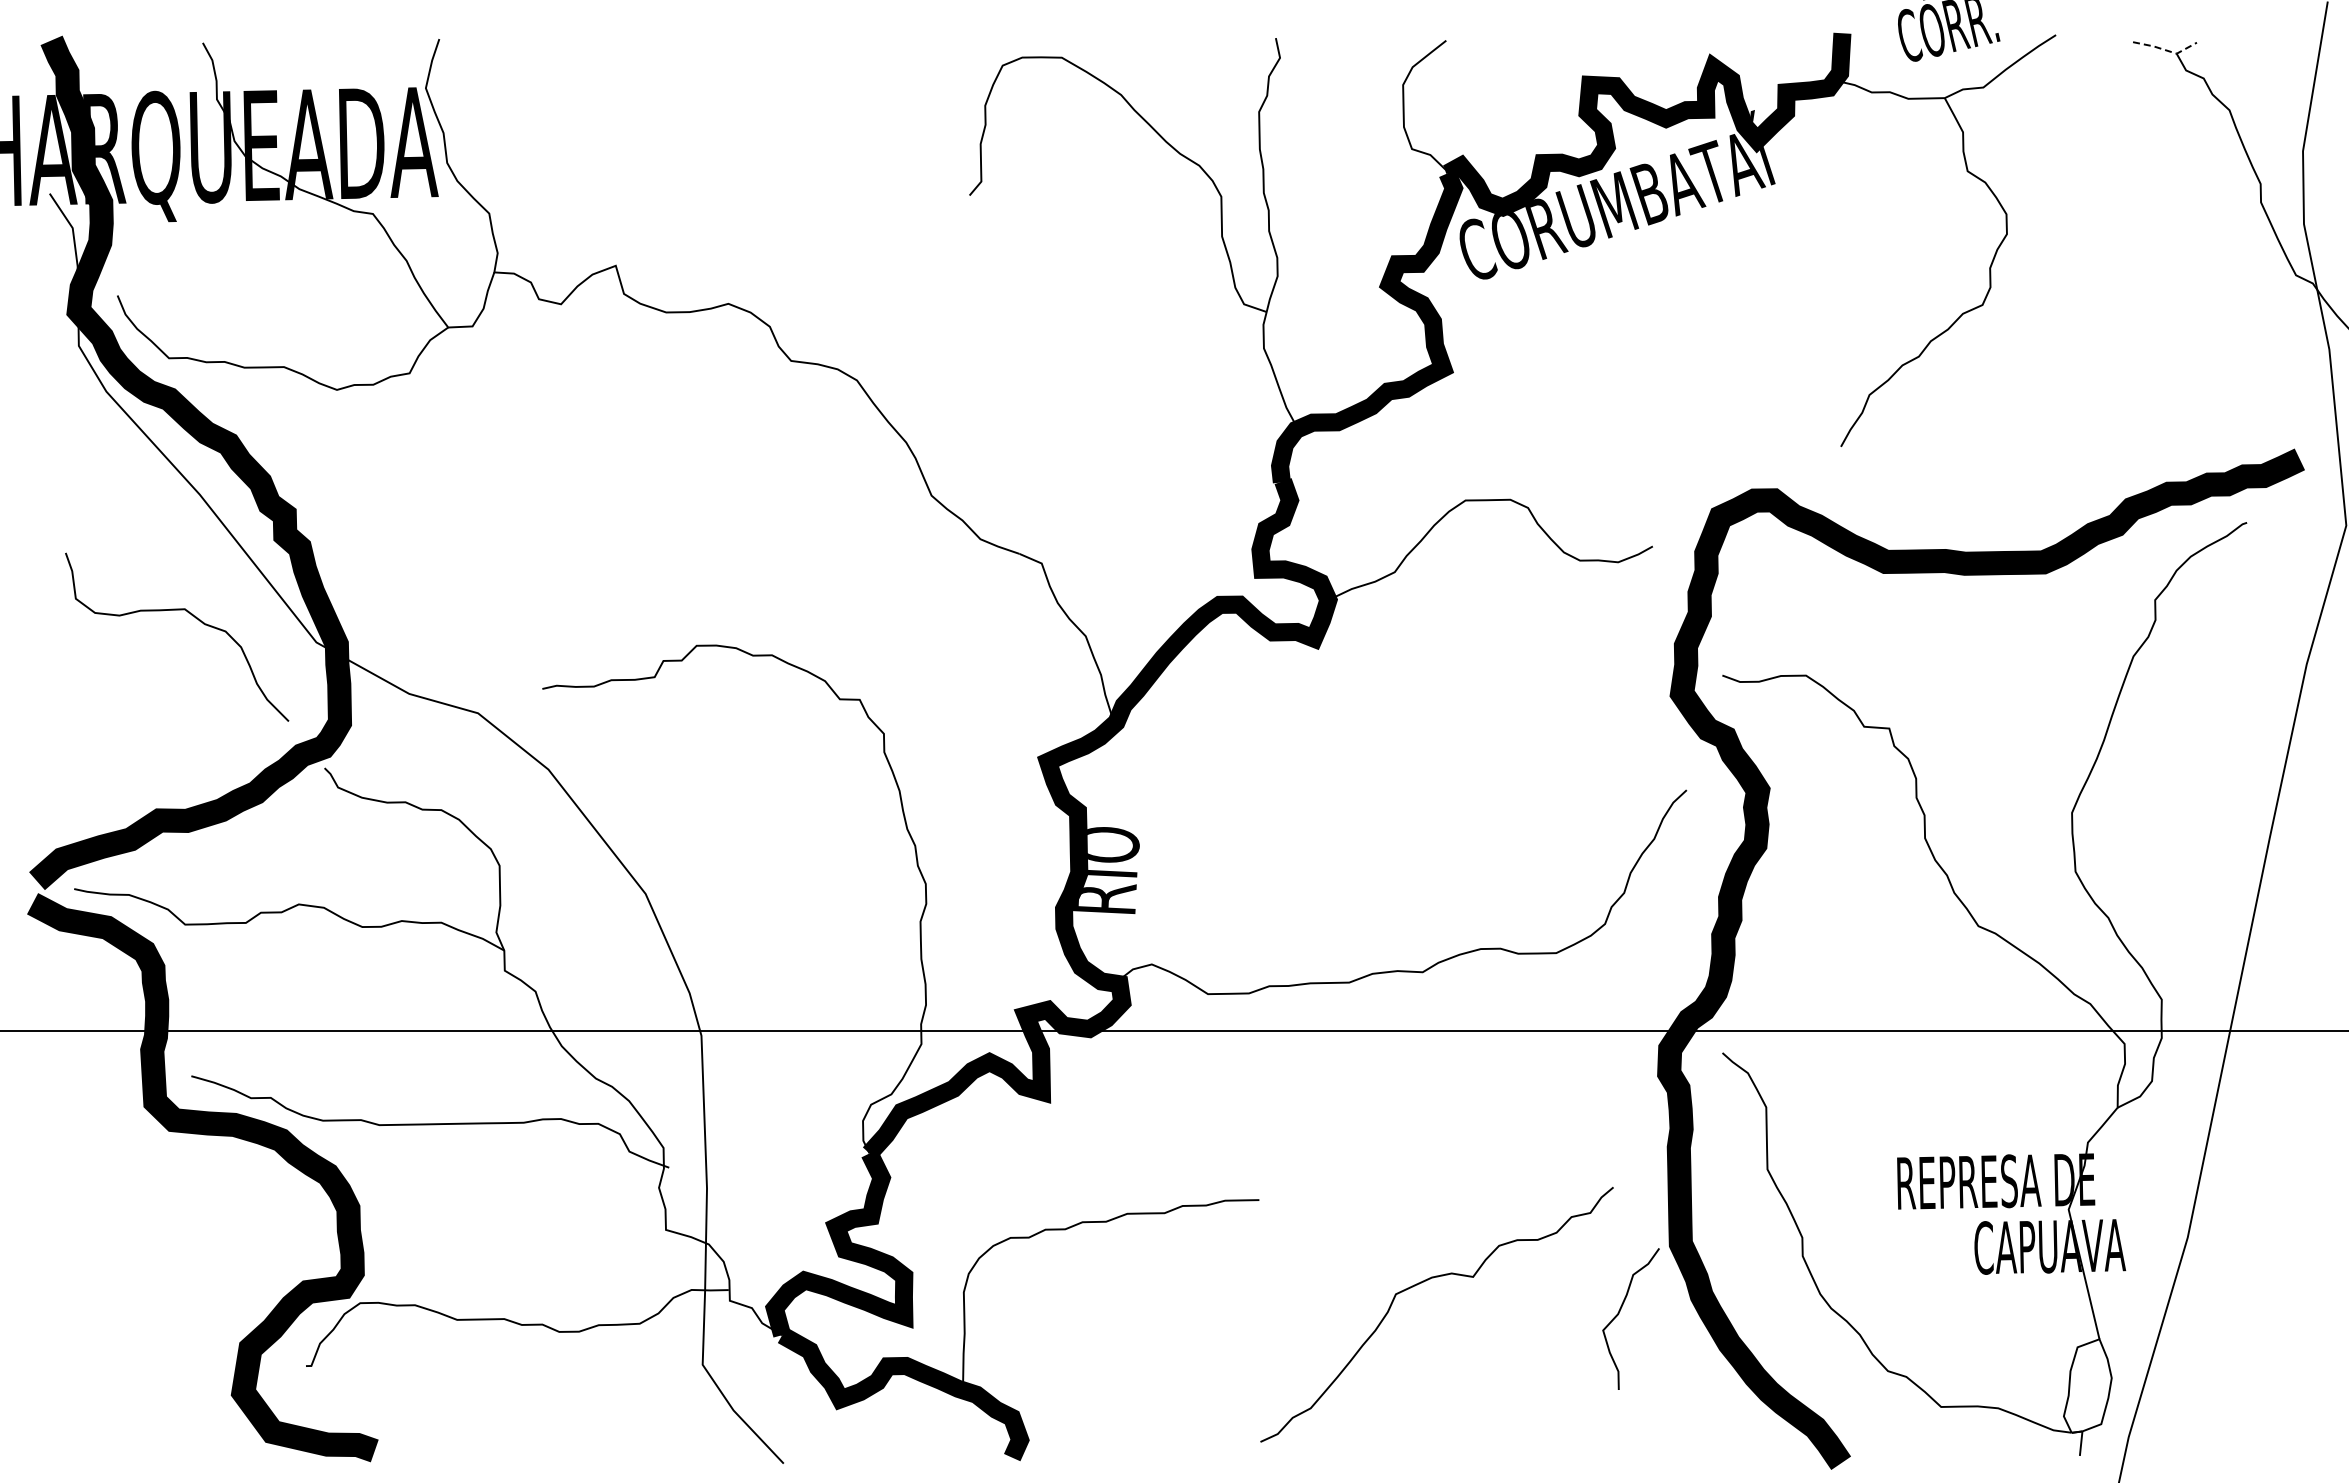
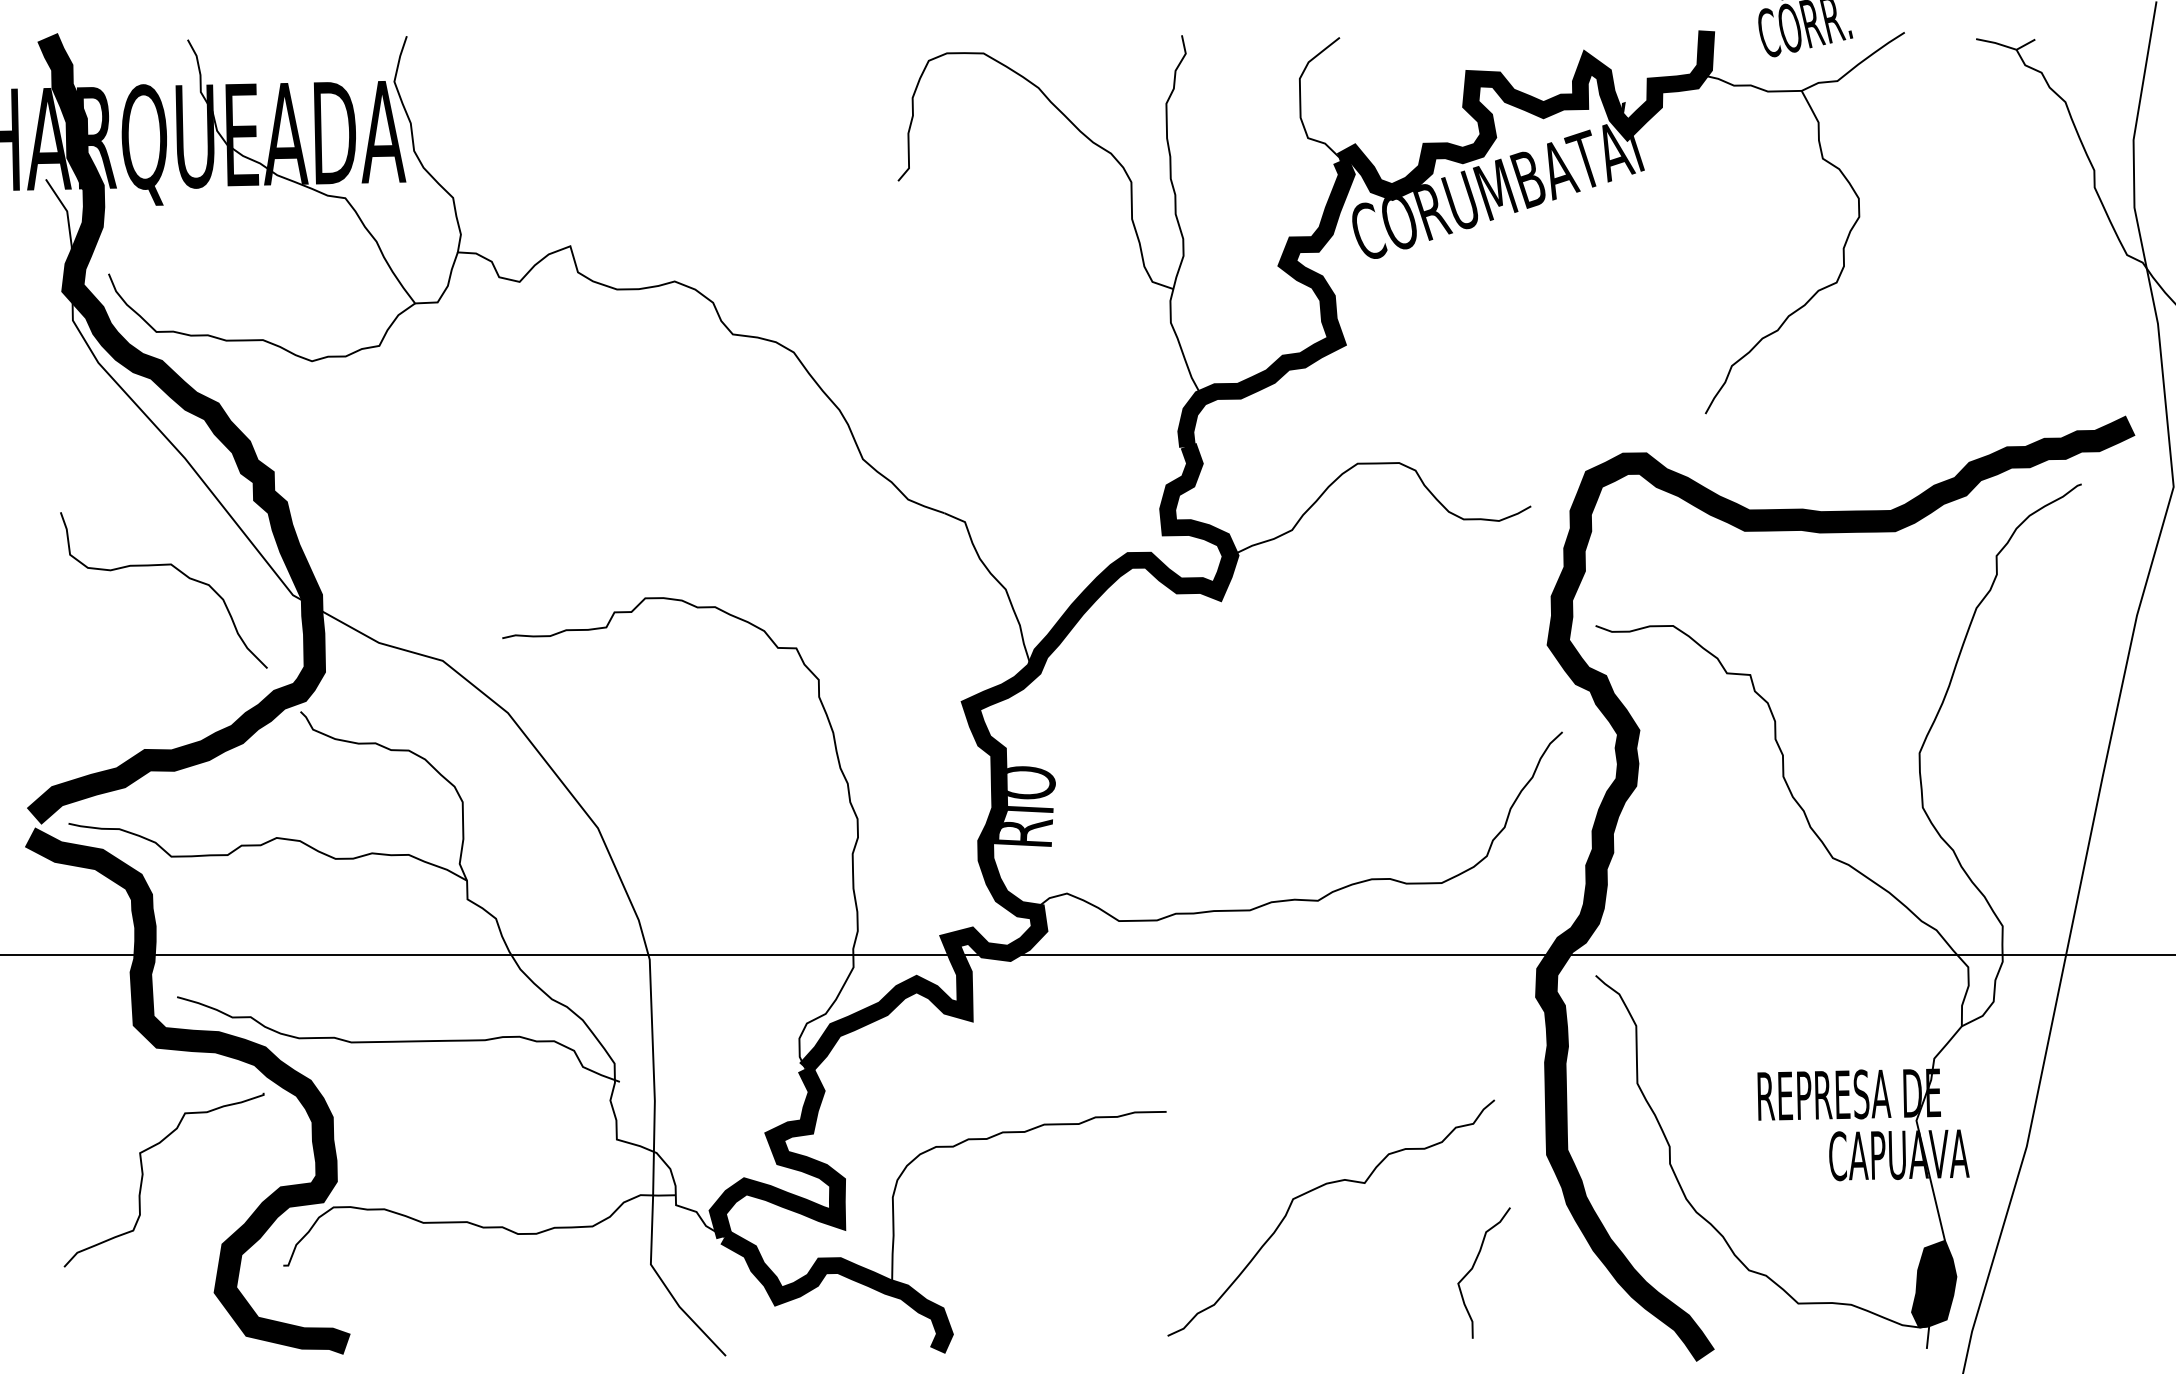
line: (2166, 50) -> (2007, 46), dashed -> solid
curve: (154, 1273) -> (142, 1179), added
curve: (1619, 1313) -> (1473, 1267), moved
fill: (2087, 1385) -> (1933, 1283), added

